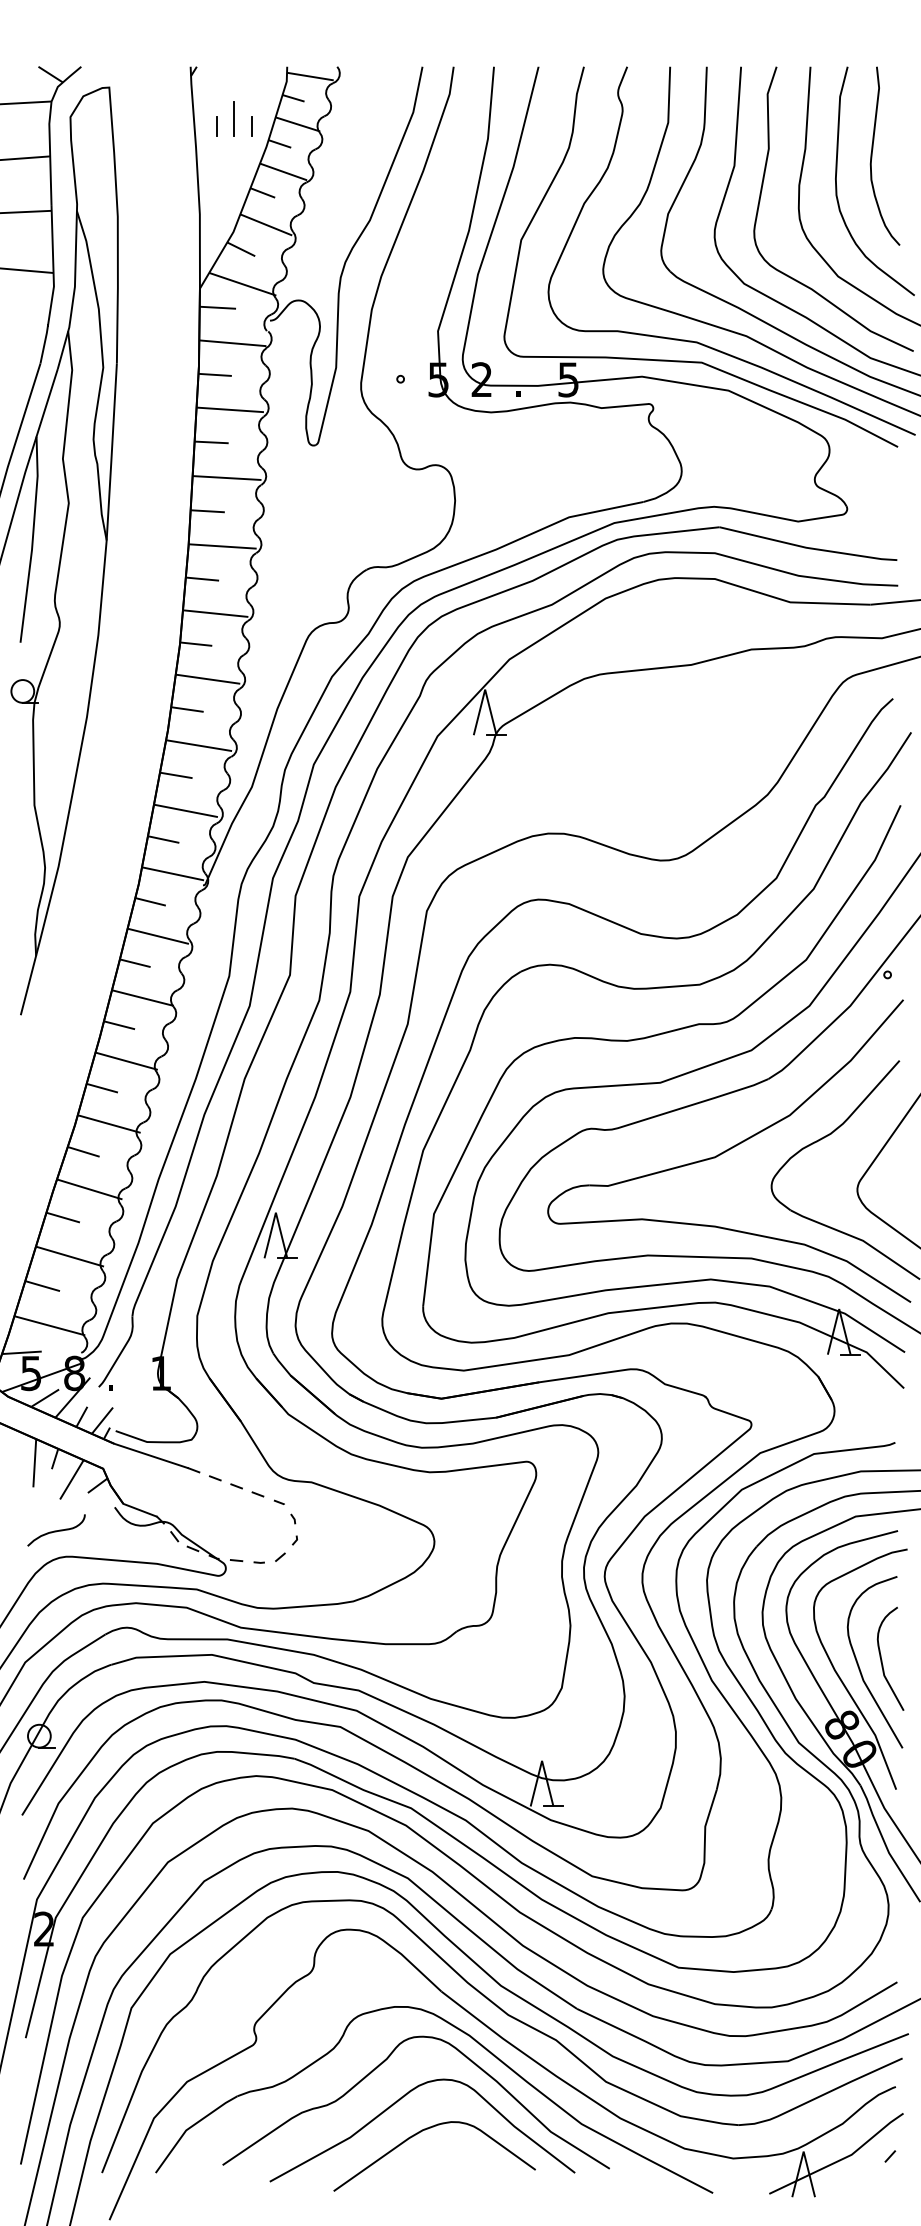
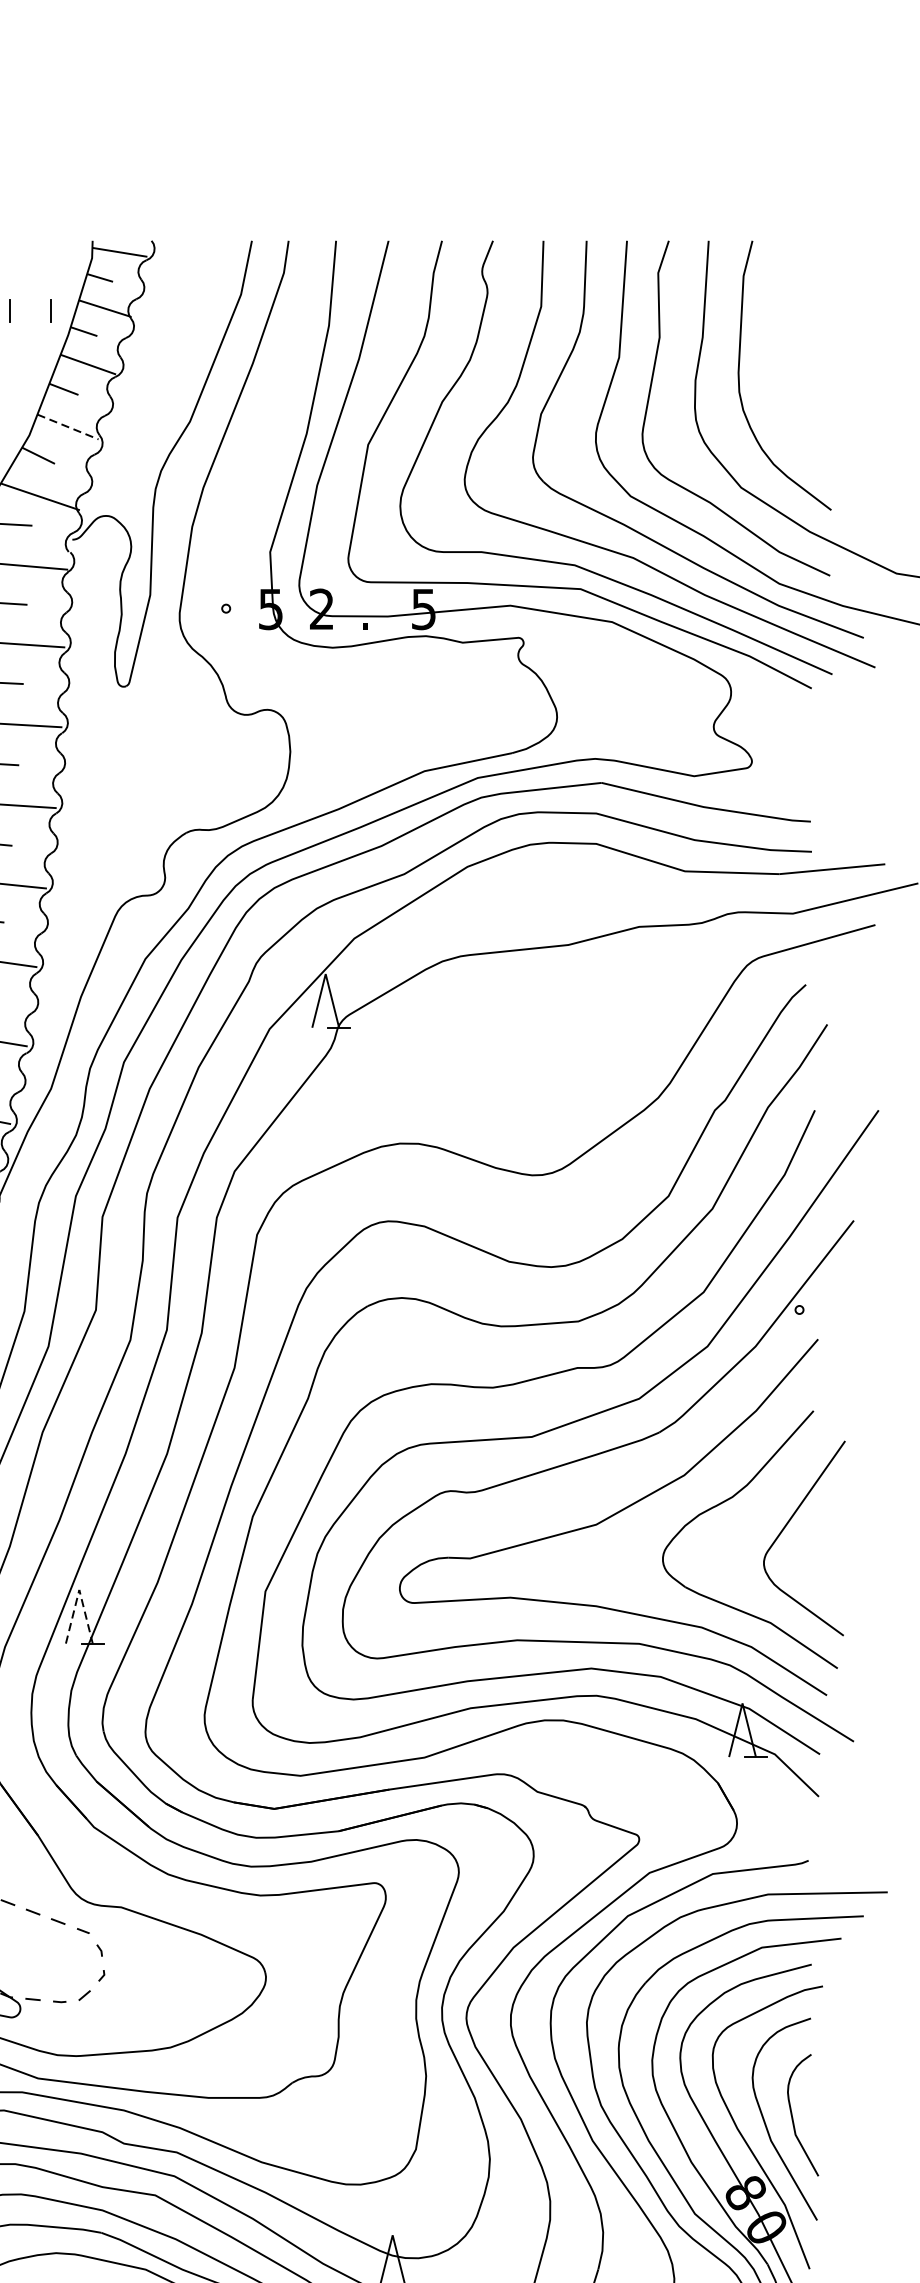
line: (234, 118) -> (30, 301), removed
curve: (872, 155) -> (781, 345), removed
line: (266, 224) -> (68, 426), solid -> dashed
line: (275, 1212) -> (78, 1589), solid -> dashed

